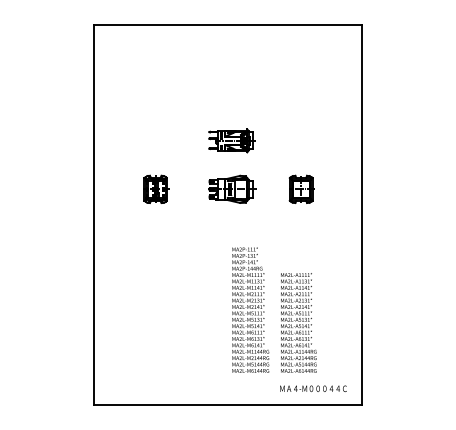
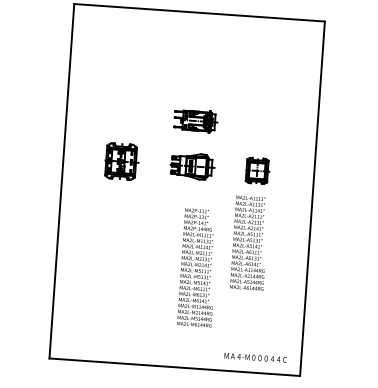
part: (156, 188) -> (122, 160), size x1.4
text: (250, 309) -> (198, 267), moved
text: (298, 322) -> (249, 242), moved

